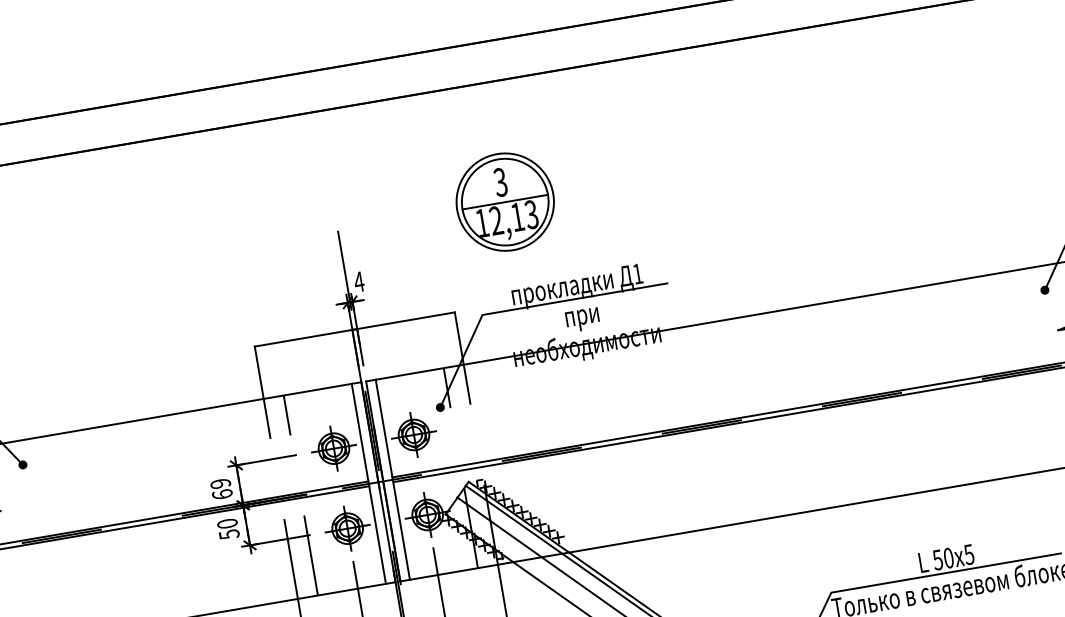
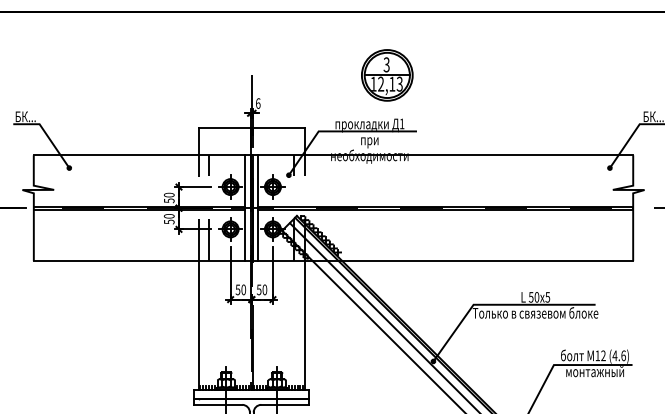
part: (505, 202) -> (387, 75), moved
text: (357, 281) -> (257, 103), 4 -> 6
text: (220, 490) -> (168, 198), 69 -> 50

